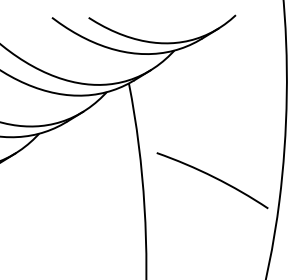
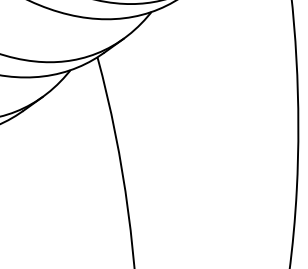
arc: (214, 178) -> (213, 168), removed

